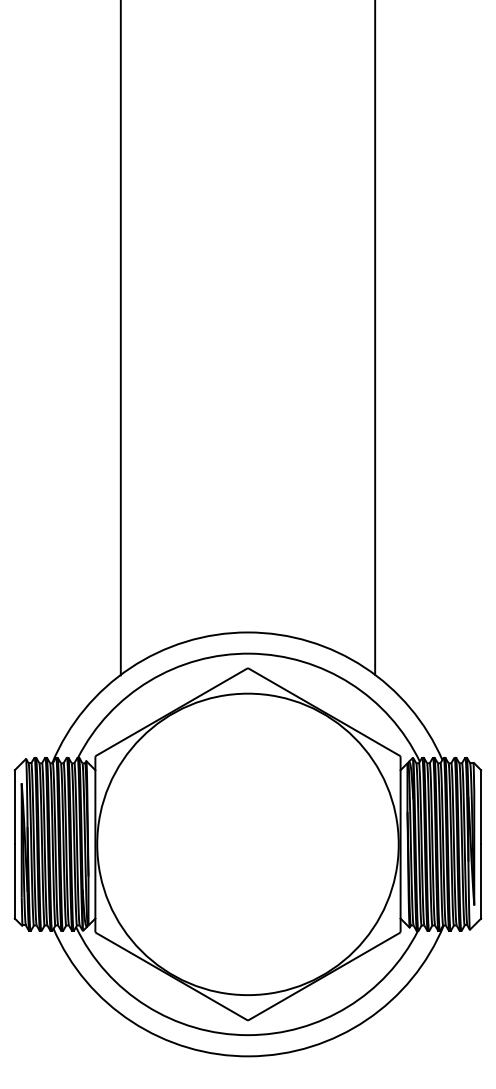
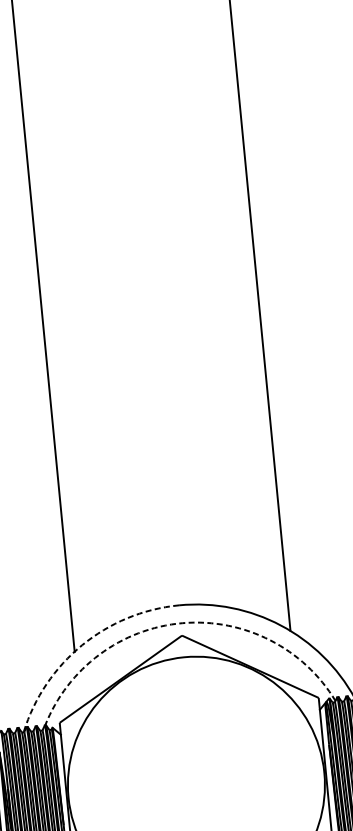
arc: (250, 653) -> (182, 622), solid -> dashed
arc: (130, 668) -> (82, 645), solid -> dashed

